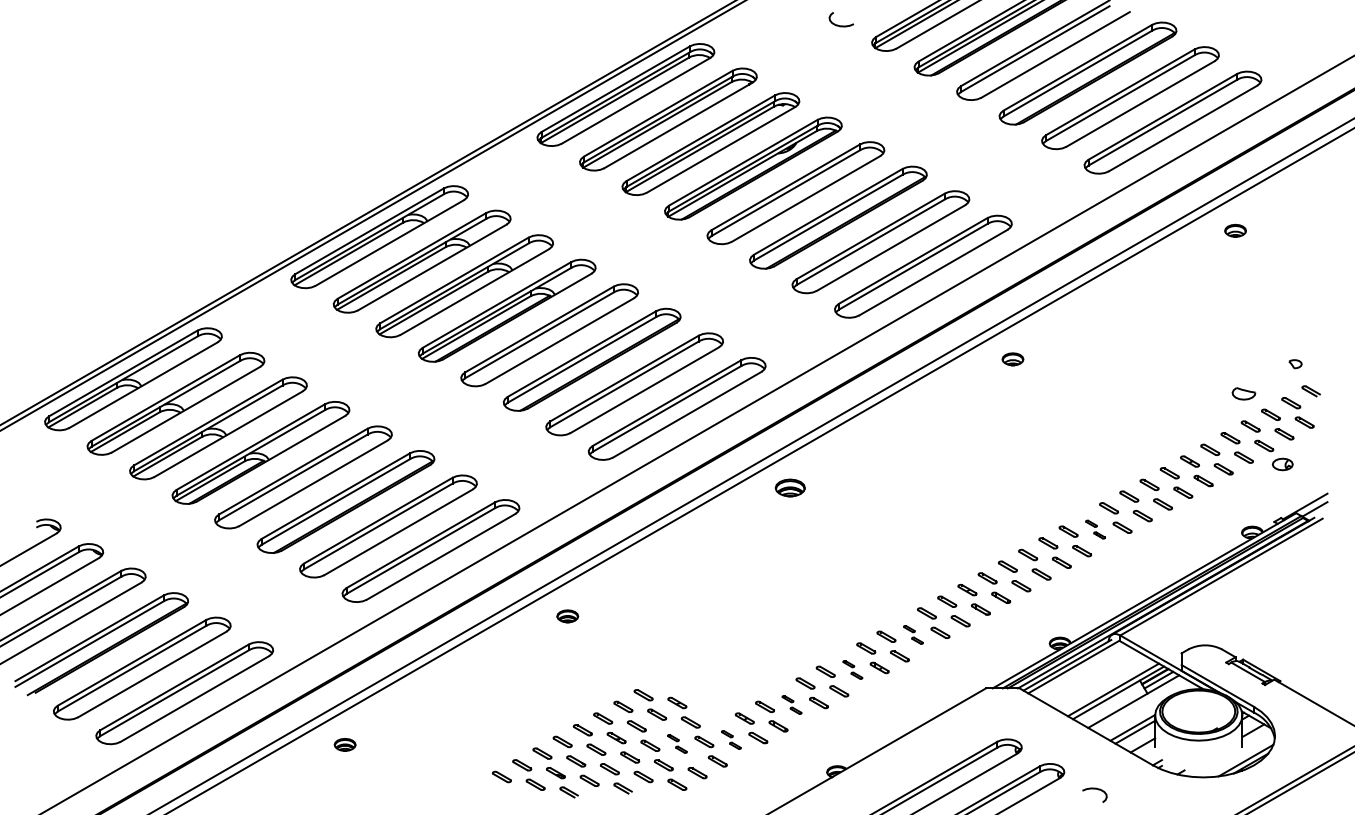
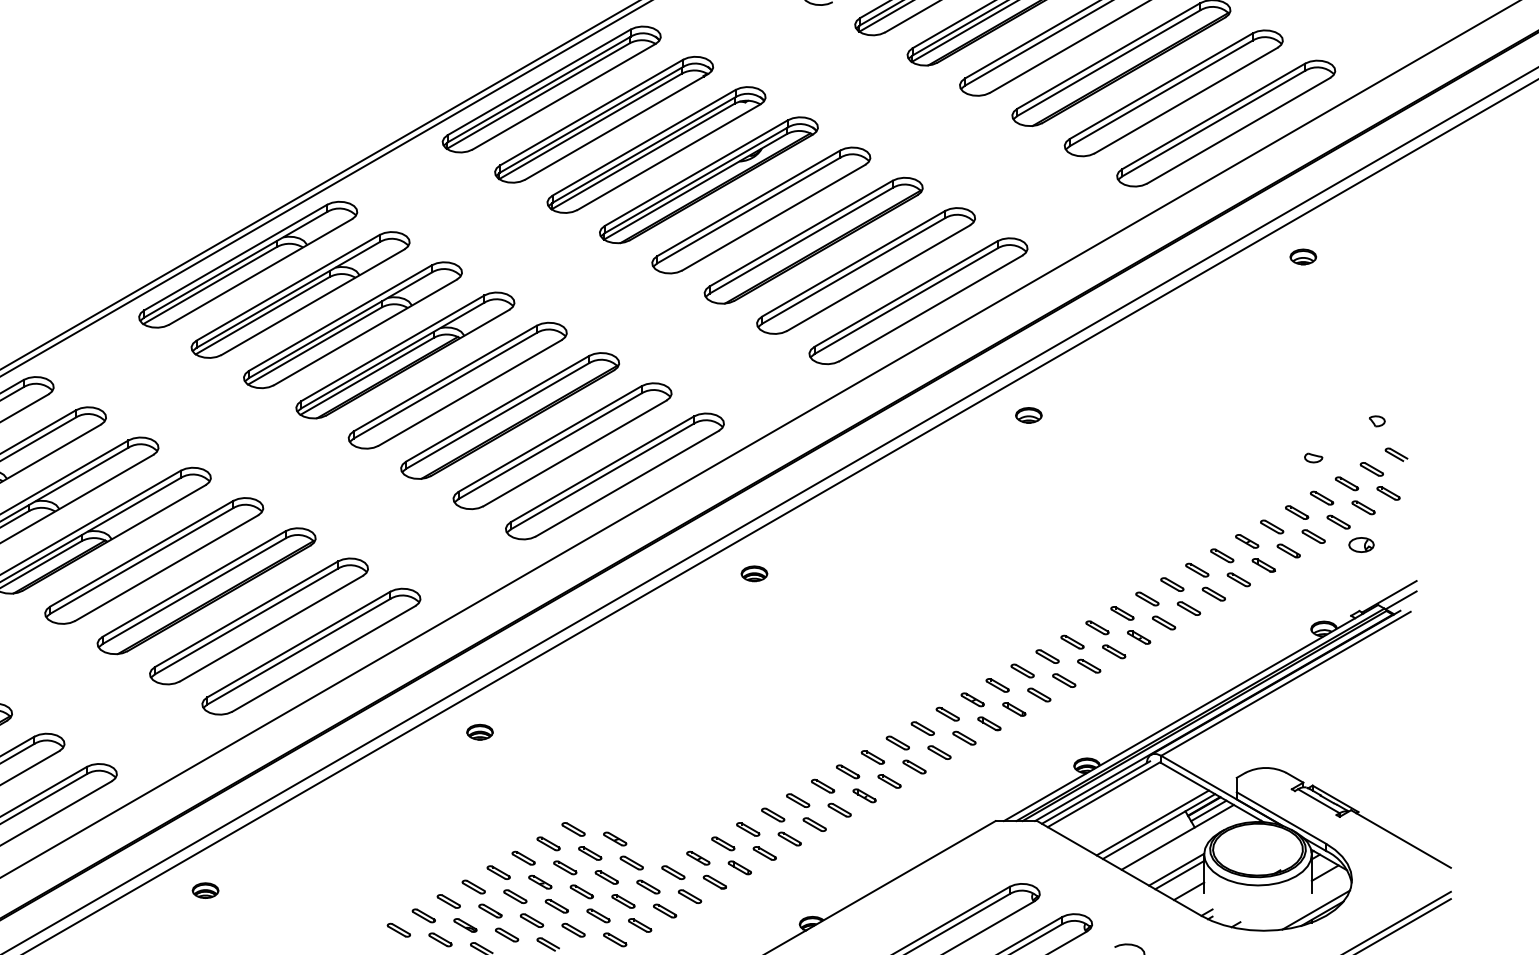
part: (1243, 393) -> (1313, 457), size x0.62
part: (790, 487) -> (754, 573), size x0.71
part: (1095, 529) -> (1130, 625), size x1.67
part: (913, 634) -> (906, 754), size x1.67
part: (852, 669) -> (831, 797), size x1.67
part: (791, 704) -> (755, 840), size x1.67
part: (731, 739) -> (681, 884), size x1.67
part: (677, 743) -> (615, 888), size x1.67

